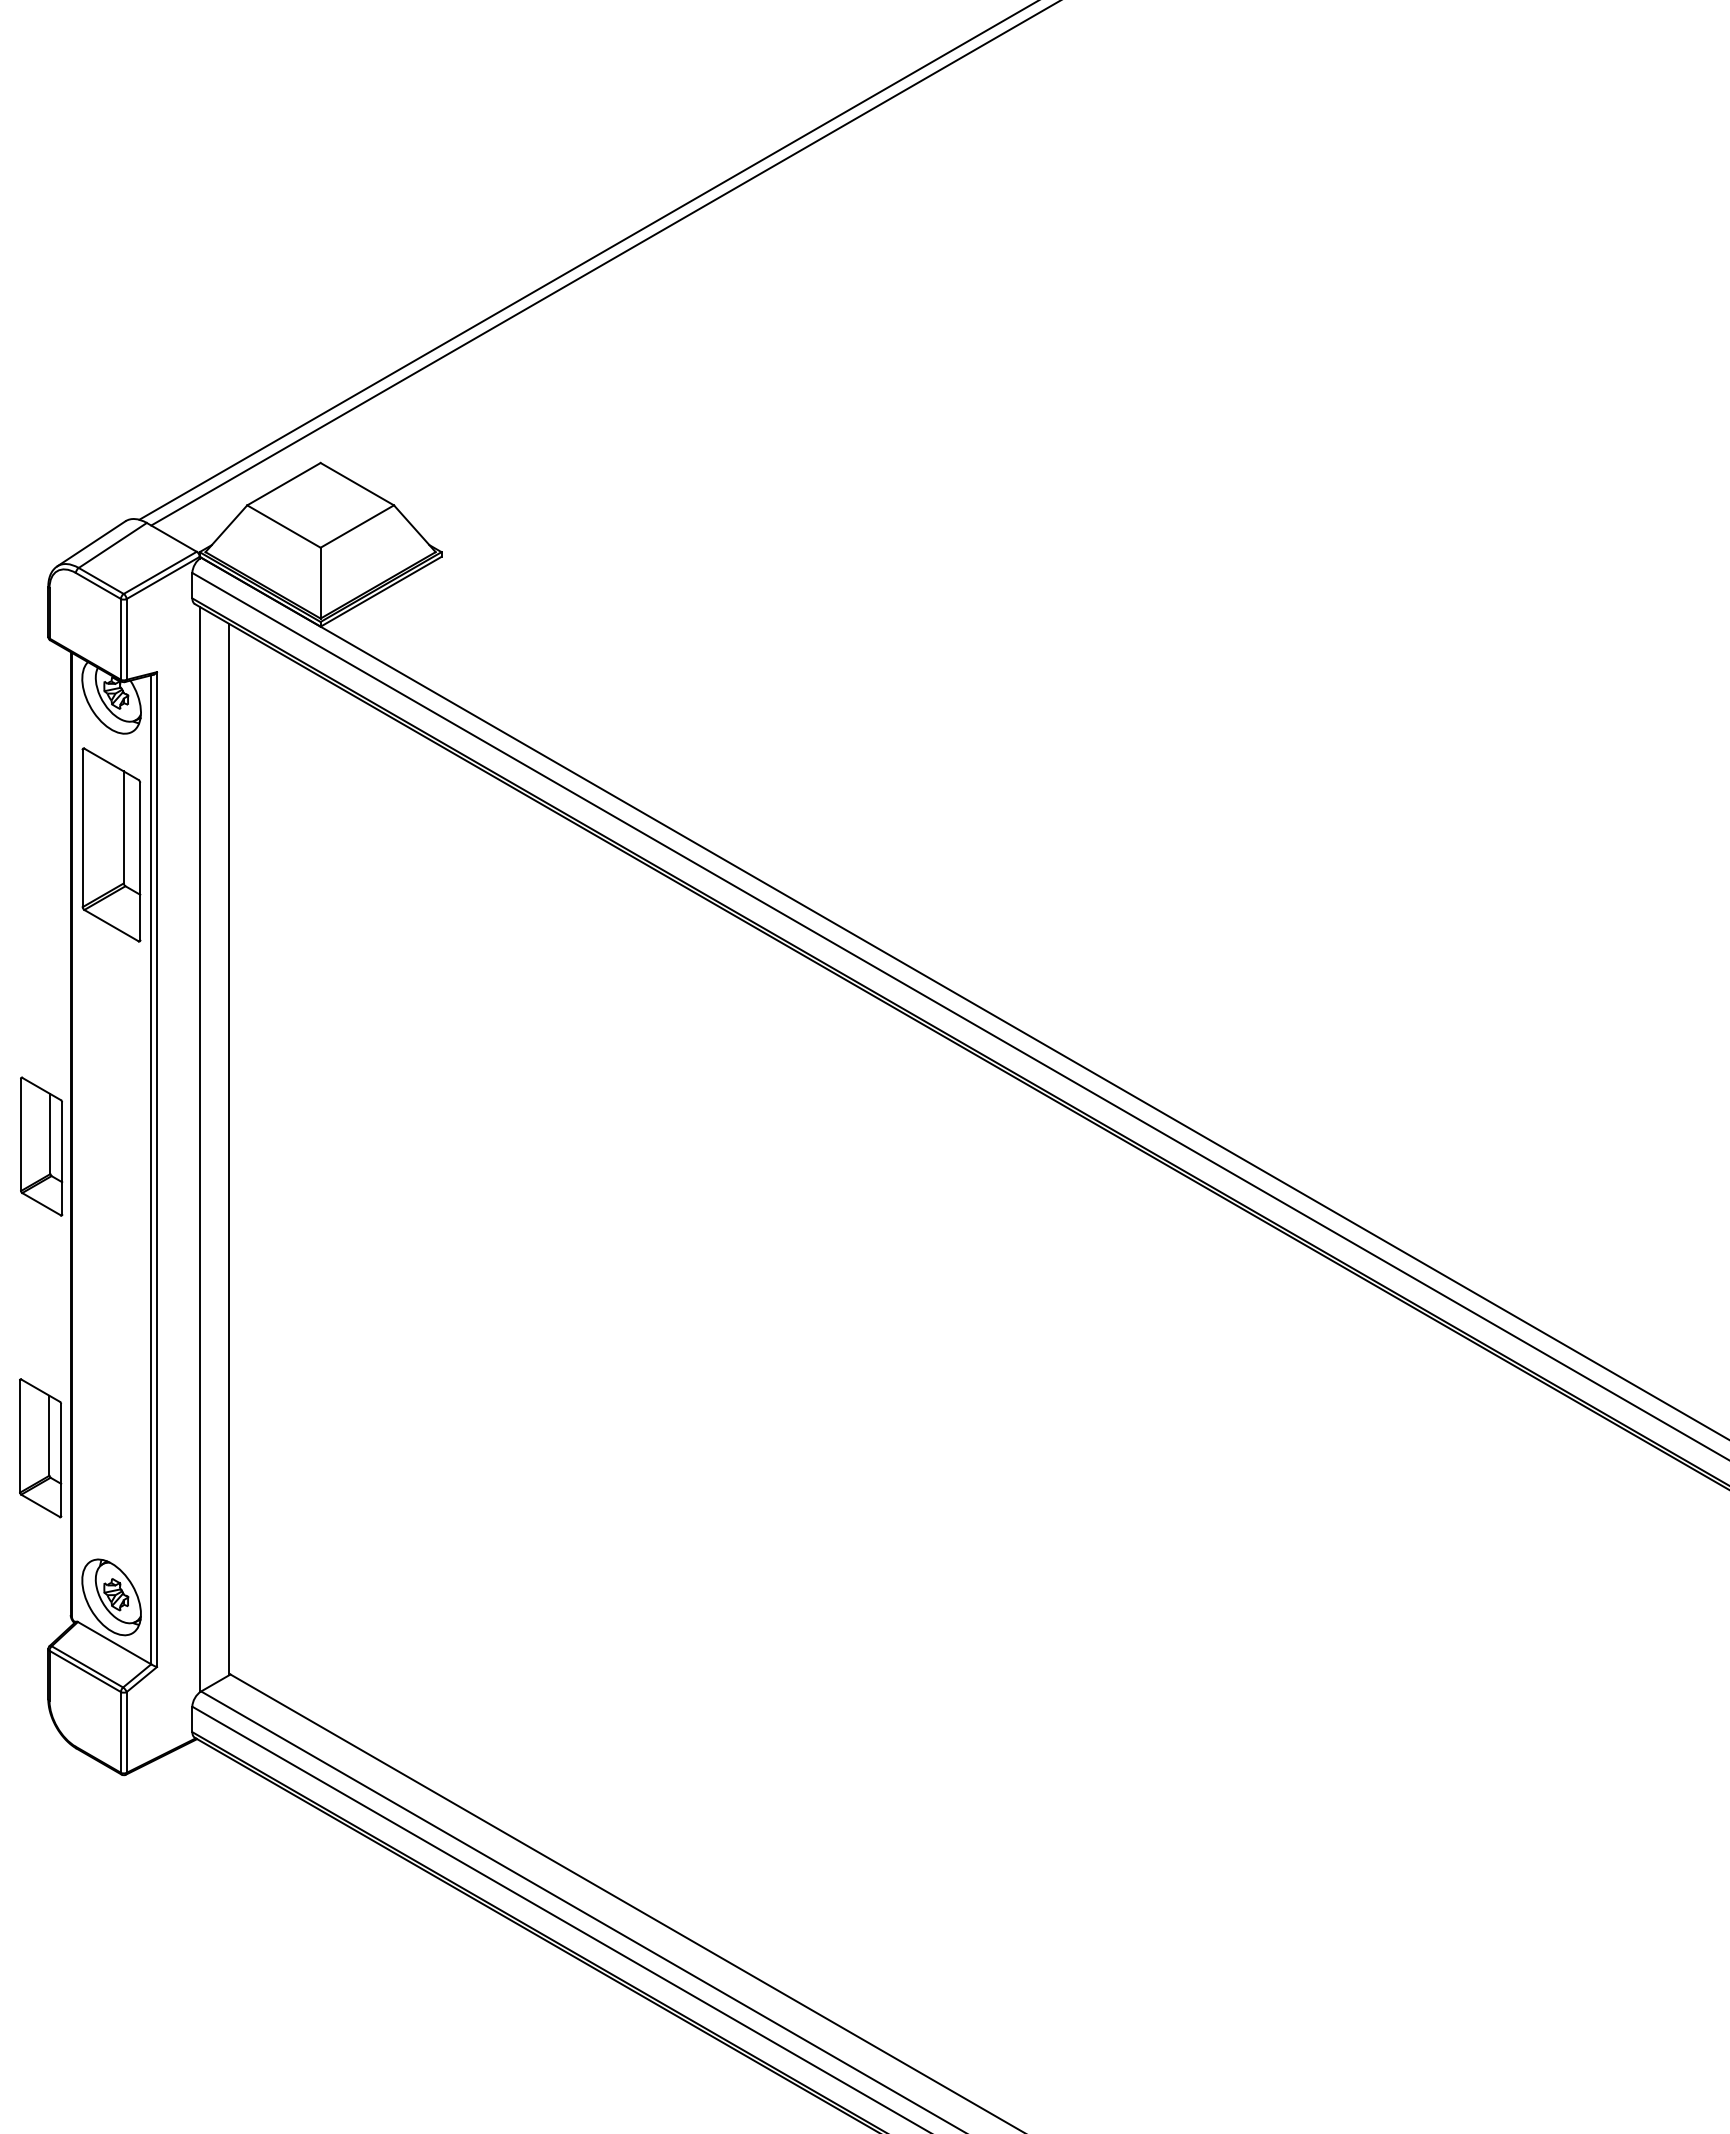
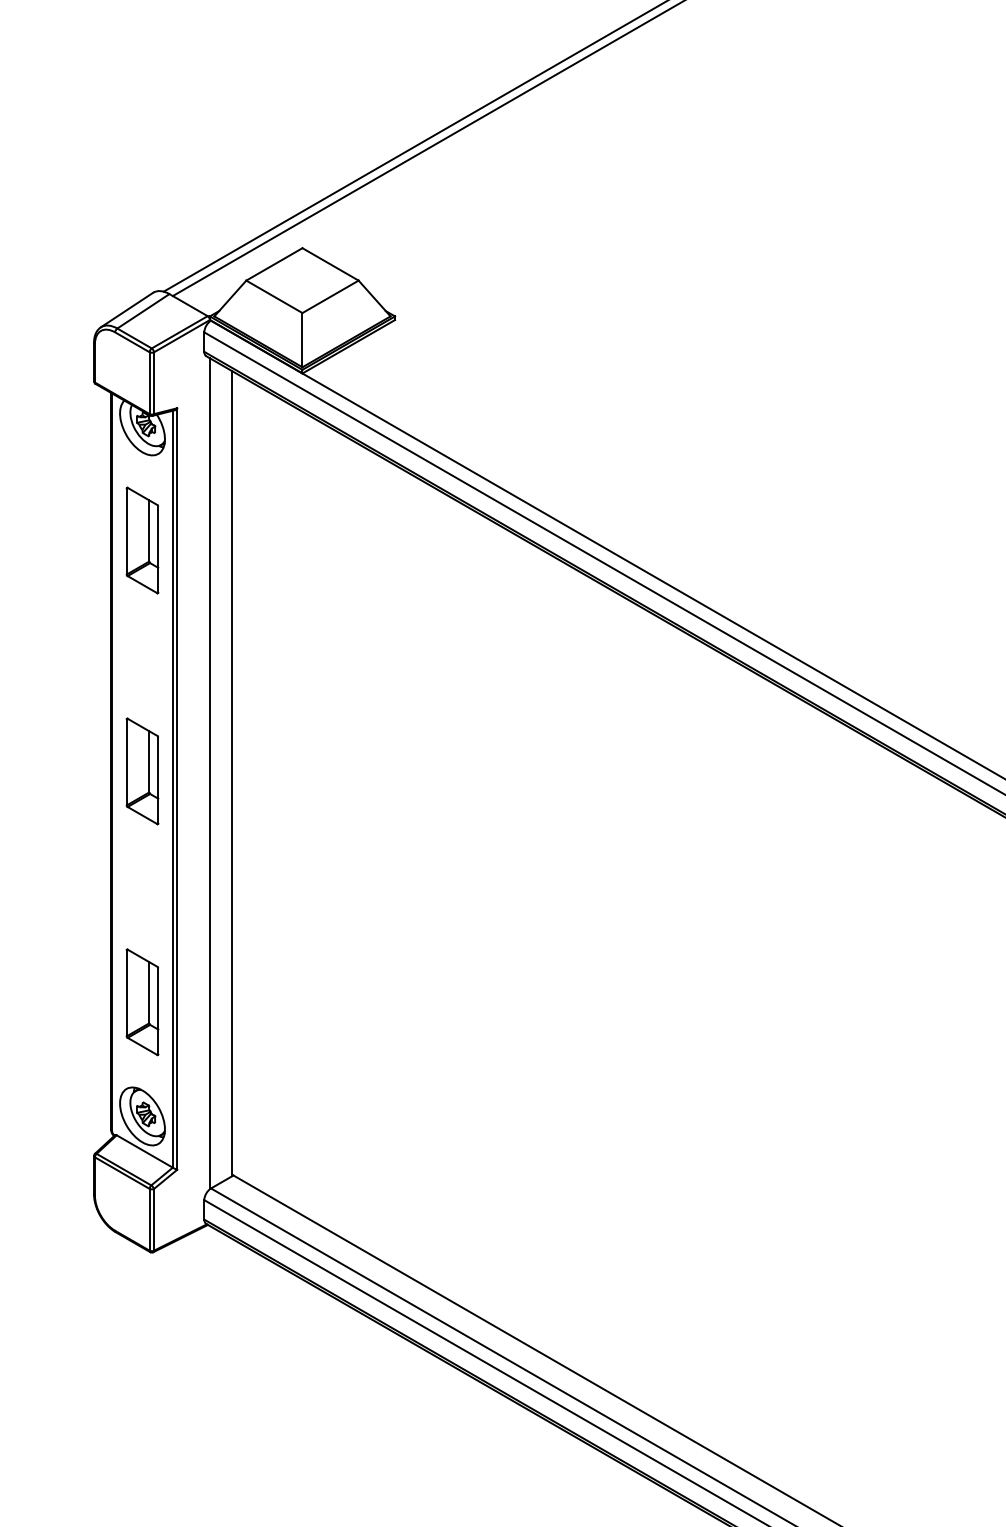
part: (111, 844) -> (142, 540), size x0.71
part: (41, 1146) -> (142, 771), moved
part: (40, 1448) -> (142, 1002), moved

